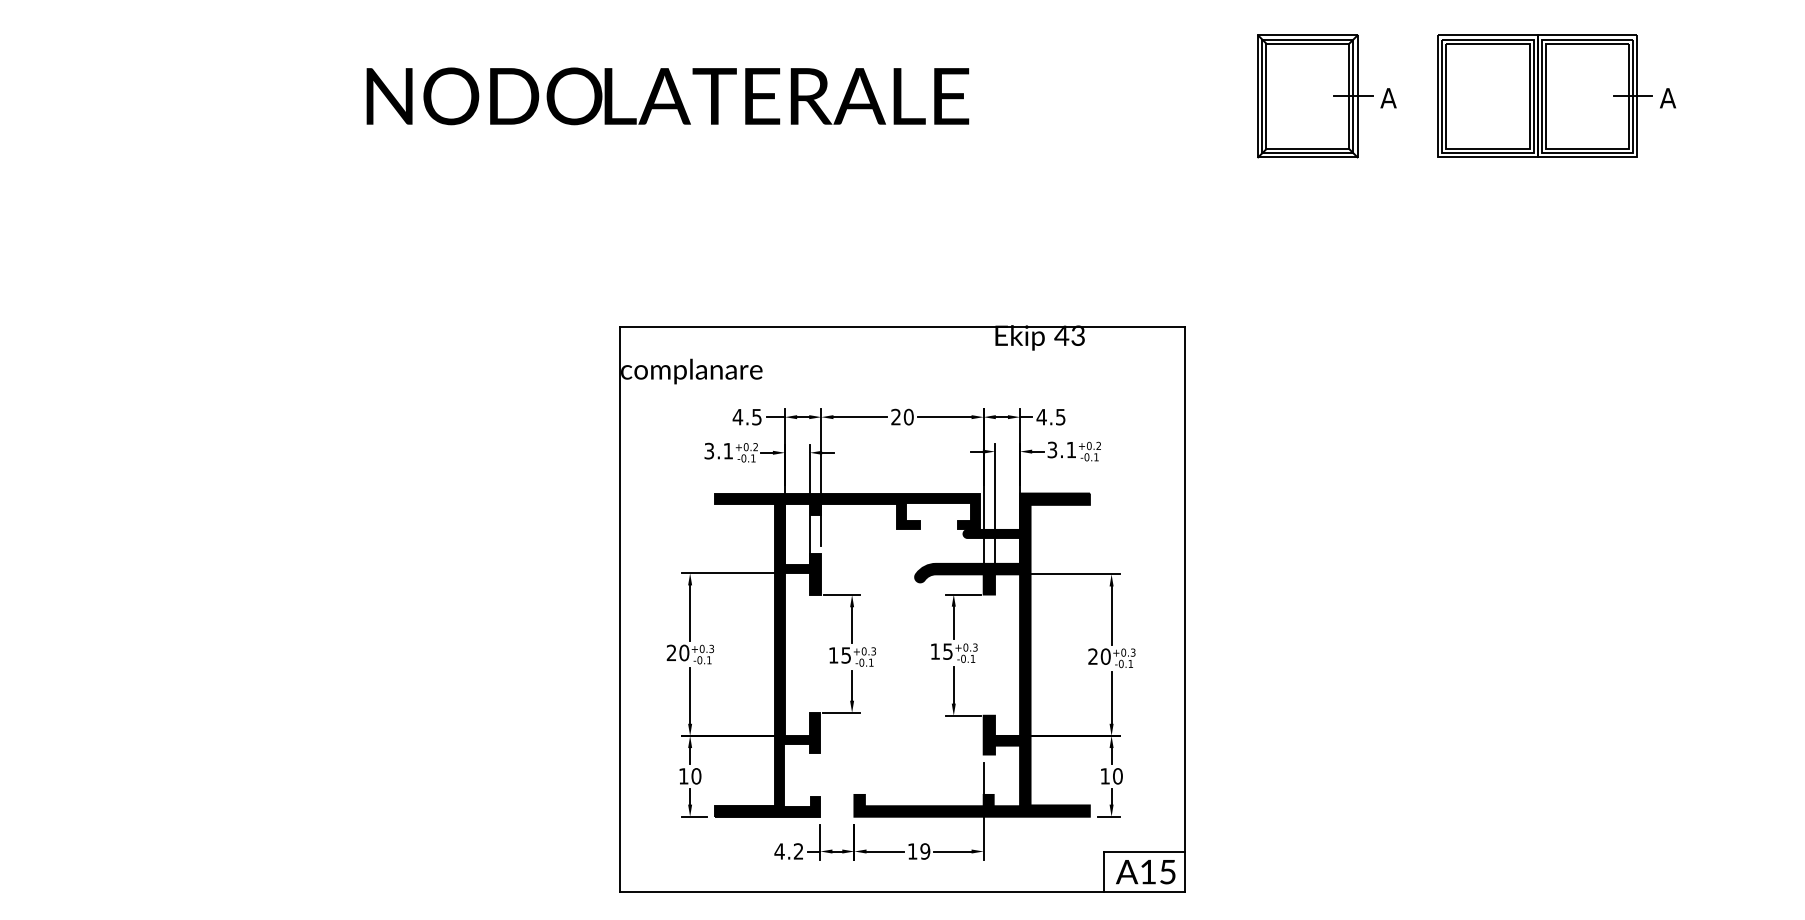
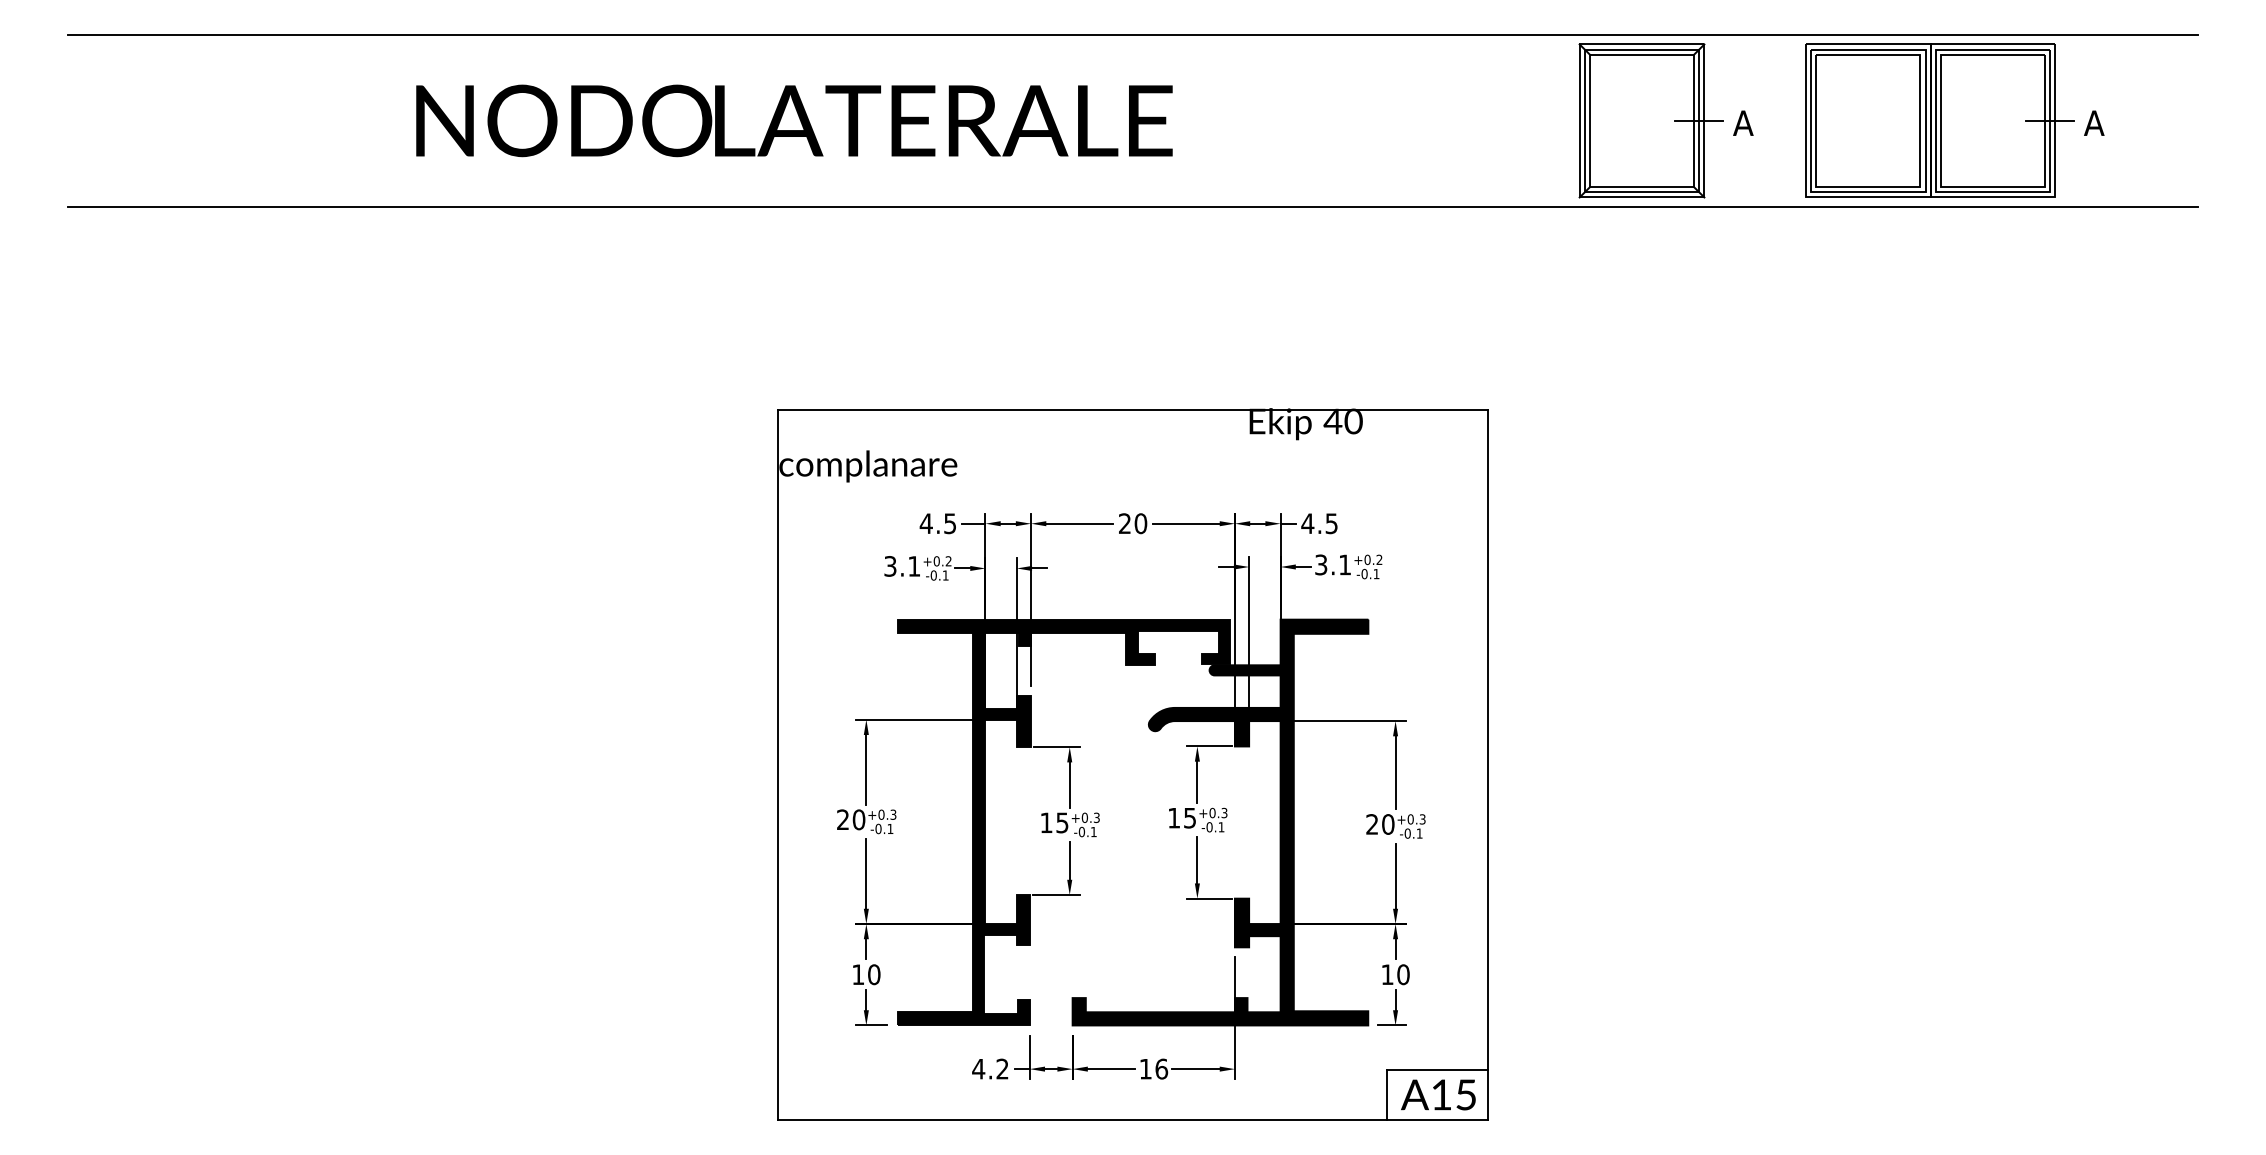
line: (902, 27) -> (1133, 34), added
text: (667, 96) -> (793, 121), moved
line: (902, 165) -> (1133, 207), added
text: (1078, 335) -> (1354, 421), 43 -> 40
text: (925, 851) -> (1161, 1069), 19 -> 16

